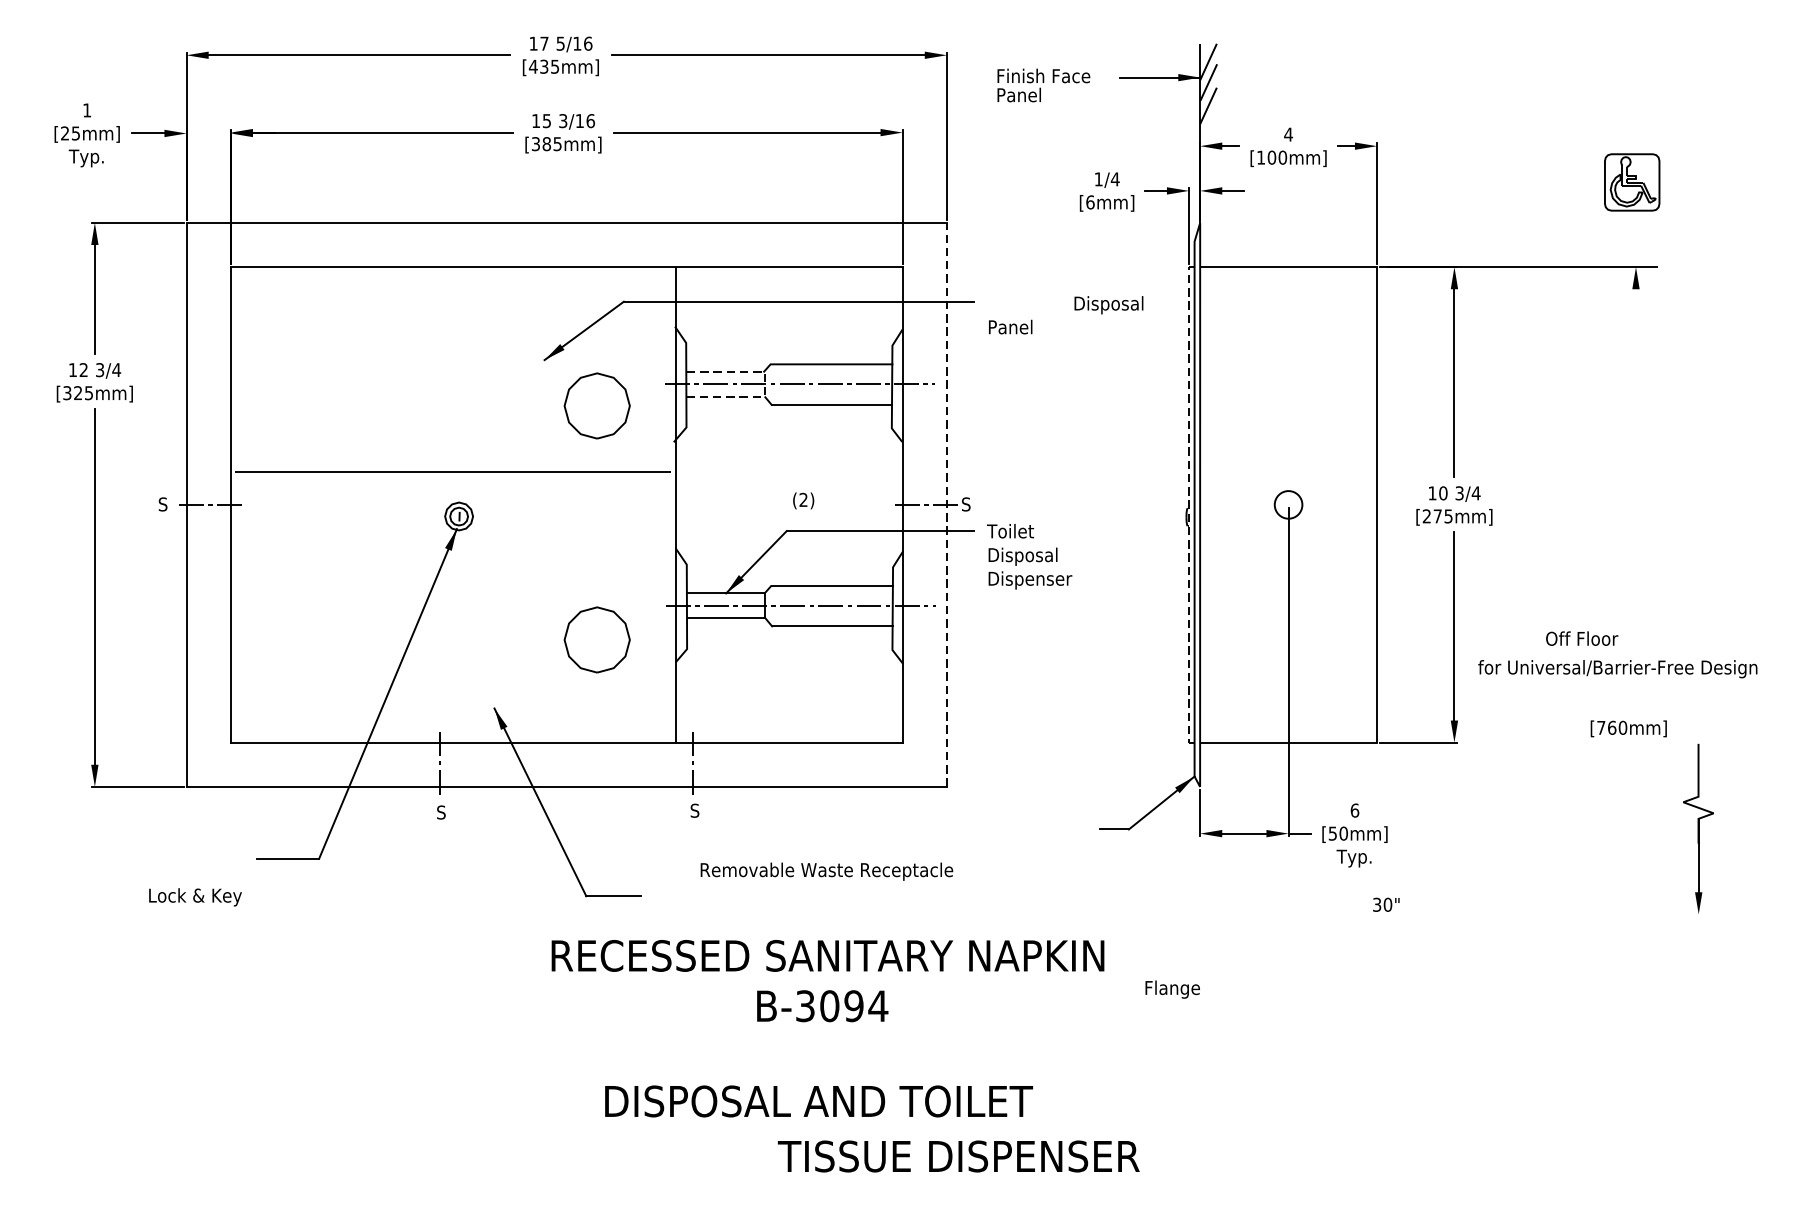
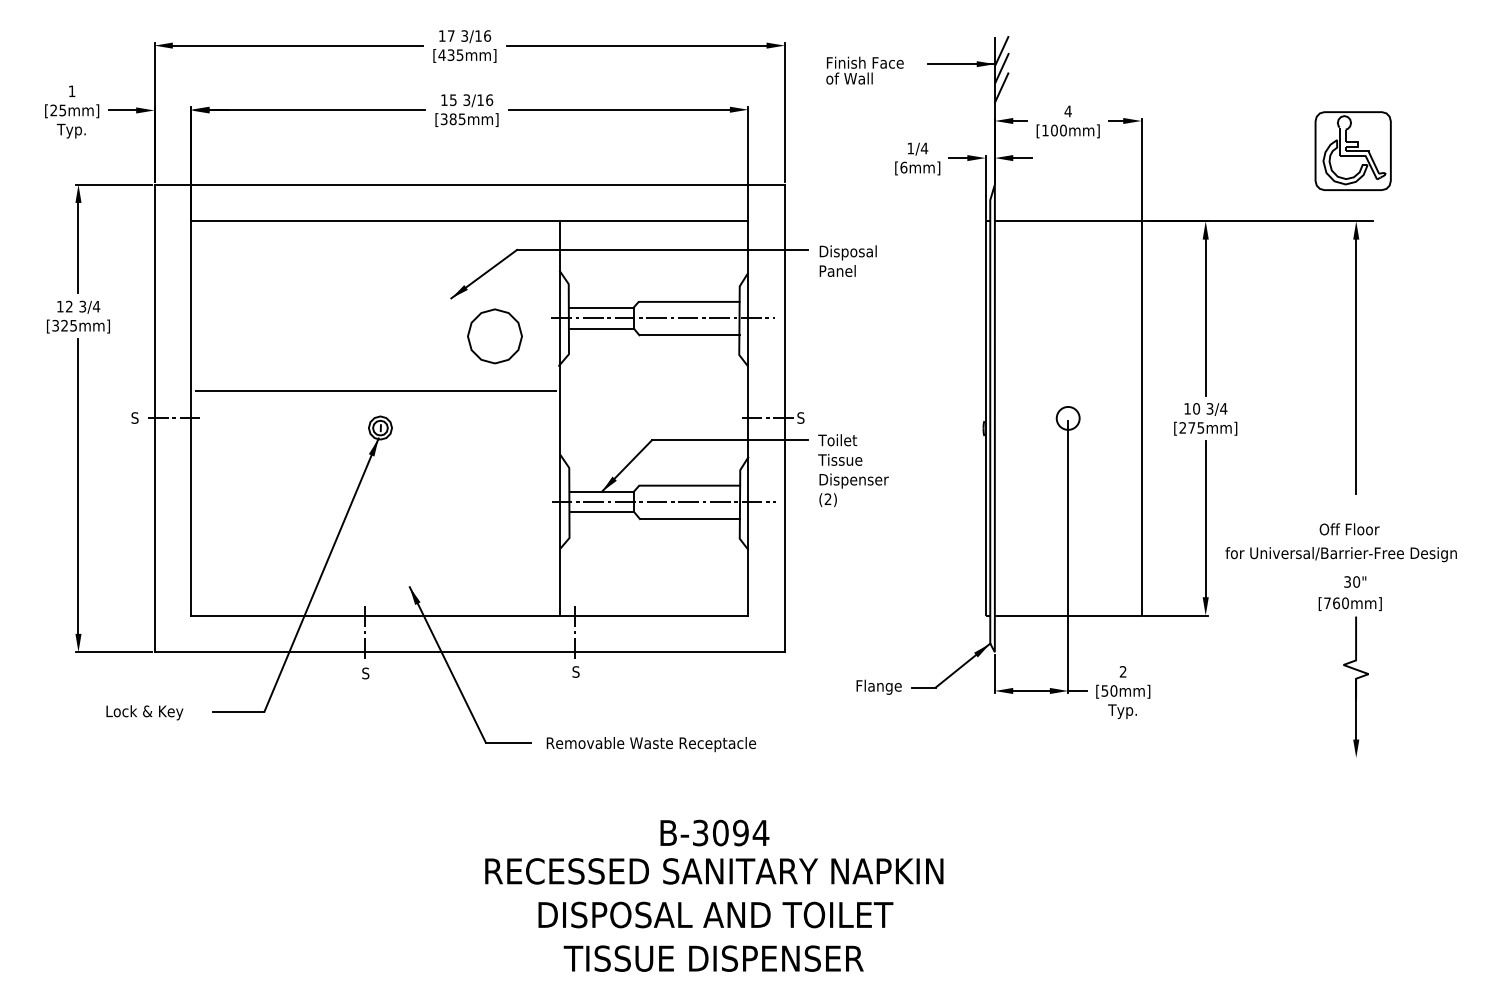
text: (560, 43) -> (464, 35), 5/16 -> 3/16
text: (1024, 94) -> (849, 78), Panel -> of Wall
part: (1631, 181) -> (1352, 150), size x1.67
text: (1108, 304) -> (847, 252), moved
line: (764, 383) -> (633, 317), dashed -> solid
line: (1636, 442) -> (1356, 366), added
text: (802, 501) -> (827, 500), moved
line: (1188, 501) -> (985, 415), dashed -> solid
line: (946, 504) -> (784, 418), dashed -> solid
text: (1022, 555) -> (847, 460), Disposal -> Tissue
text: (1582, 638) -> (1349, 529), moved
part: (596, 640) -> (494, 530), removed
text: (1354, 810) -> (1122, 671), 6 -> 2
part: (1697, 828) -> (1355, 686), moved
text: (827, 871) -> (651, 744), moved
text: (195, 896) -> (144, 712), moved
text: (1386, 904) -> (1355, 581), moved
text: (828, 956) -> (714, 871), moved
text: (1171, 988) -> (878, 686), moved
text: (822, 1005) -> (714, 832), moved
text: (818, 1100) -> (715, 914), moved
text: (958, 1156) -> (713, 958), moved

